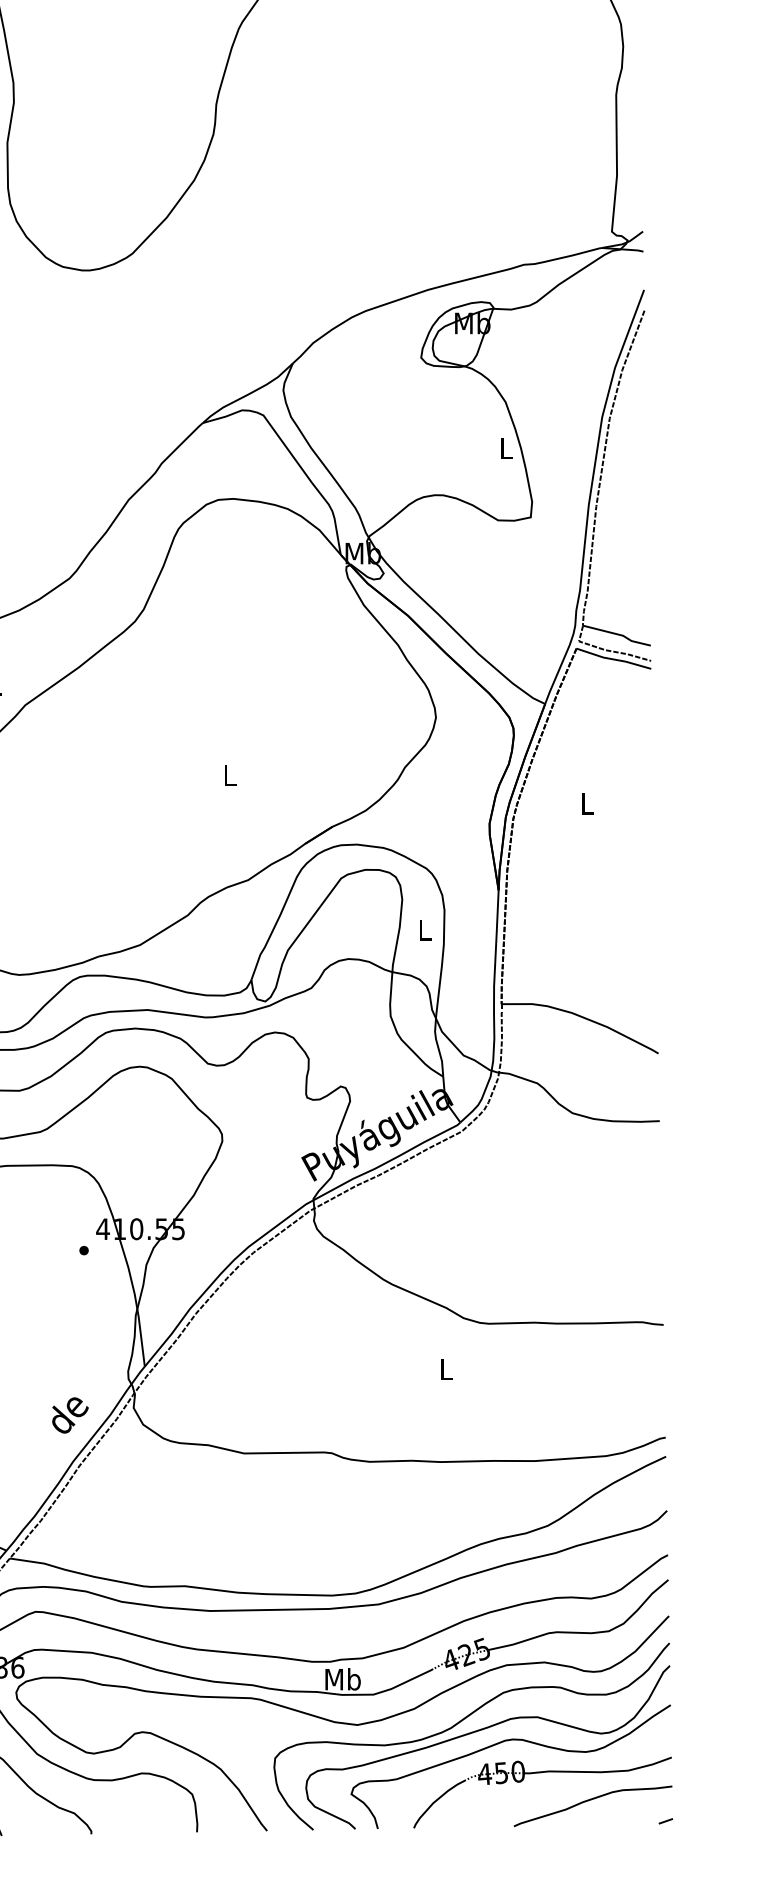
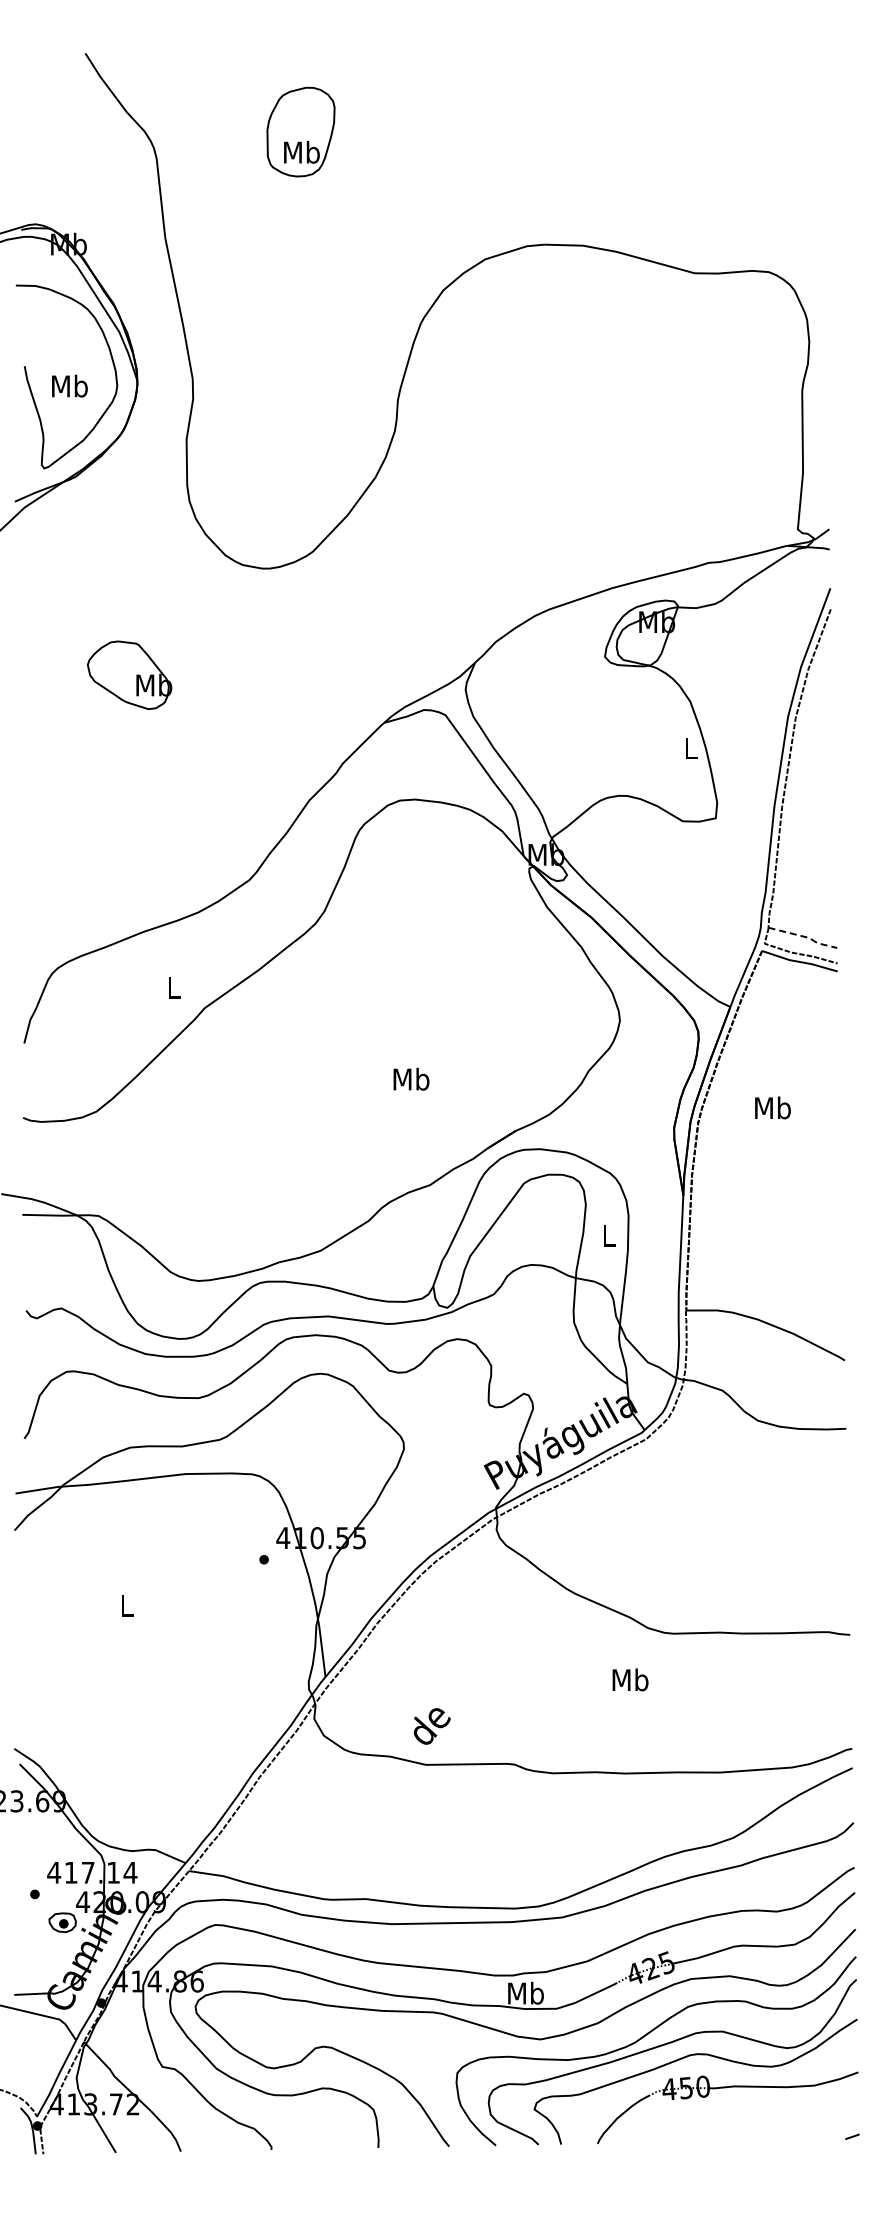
line: (619, 635) -> (805, 937), solid -> dashed
text: (229, 774) -> (411, 1078), L -> Mb
text: (586, 803) -> (772, 1107), L -> Mb
text: (446, 1369) -> (630, 1679), L -> Mb
text: (69, 1415) -> (431, 1726), moved
curve: (589, 1801) -> (775, 2116), removed

